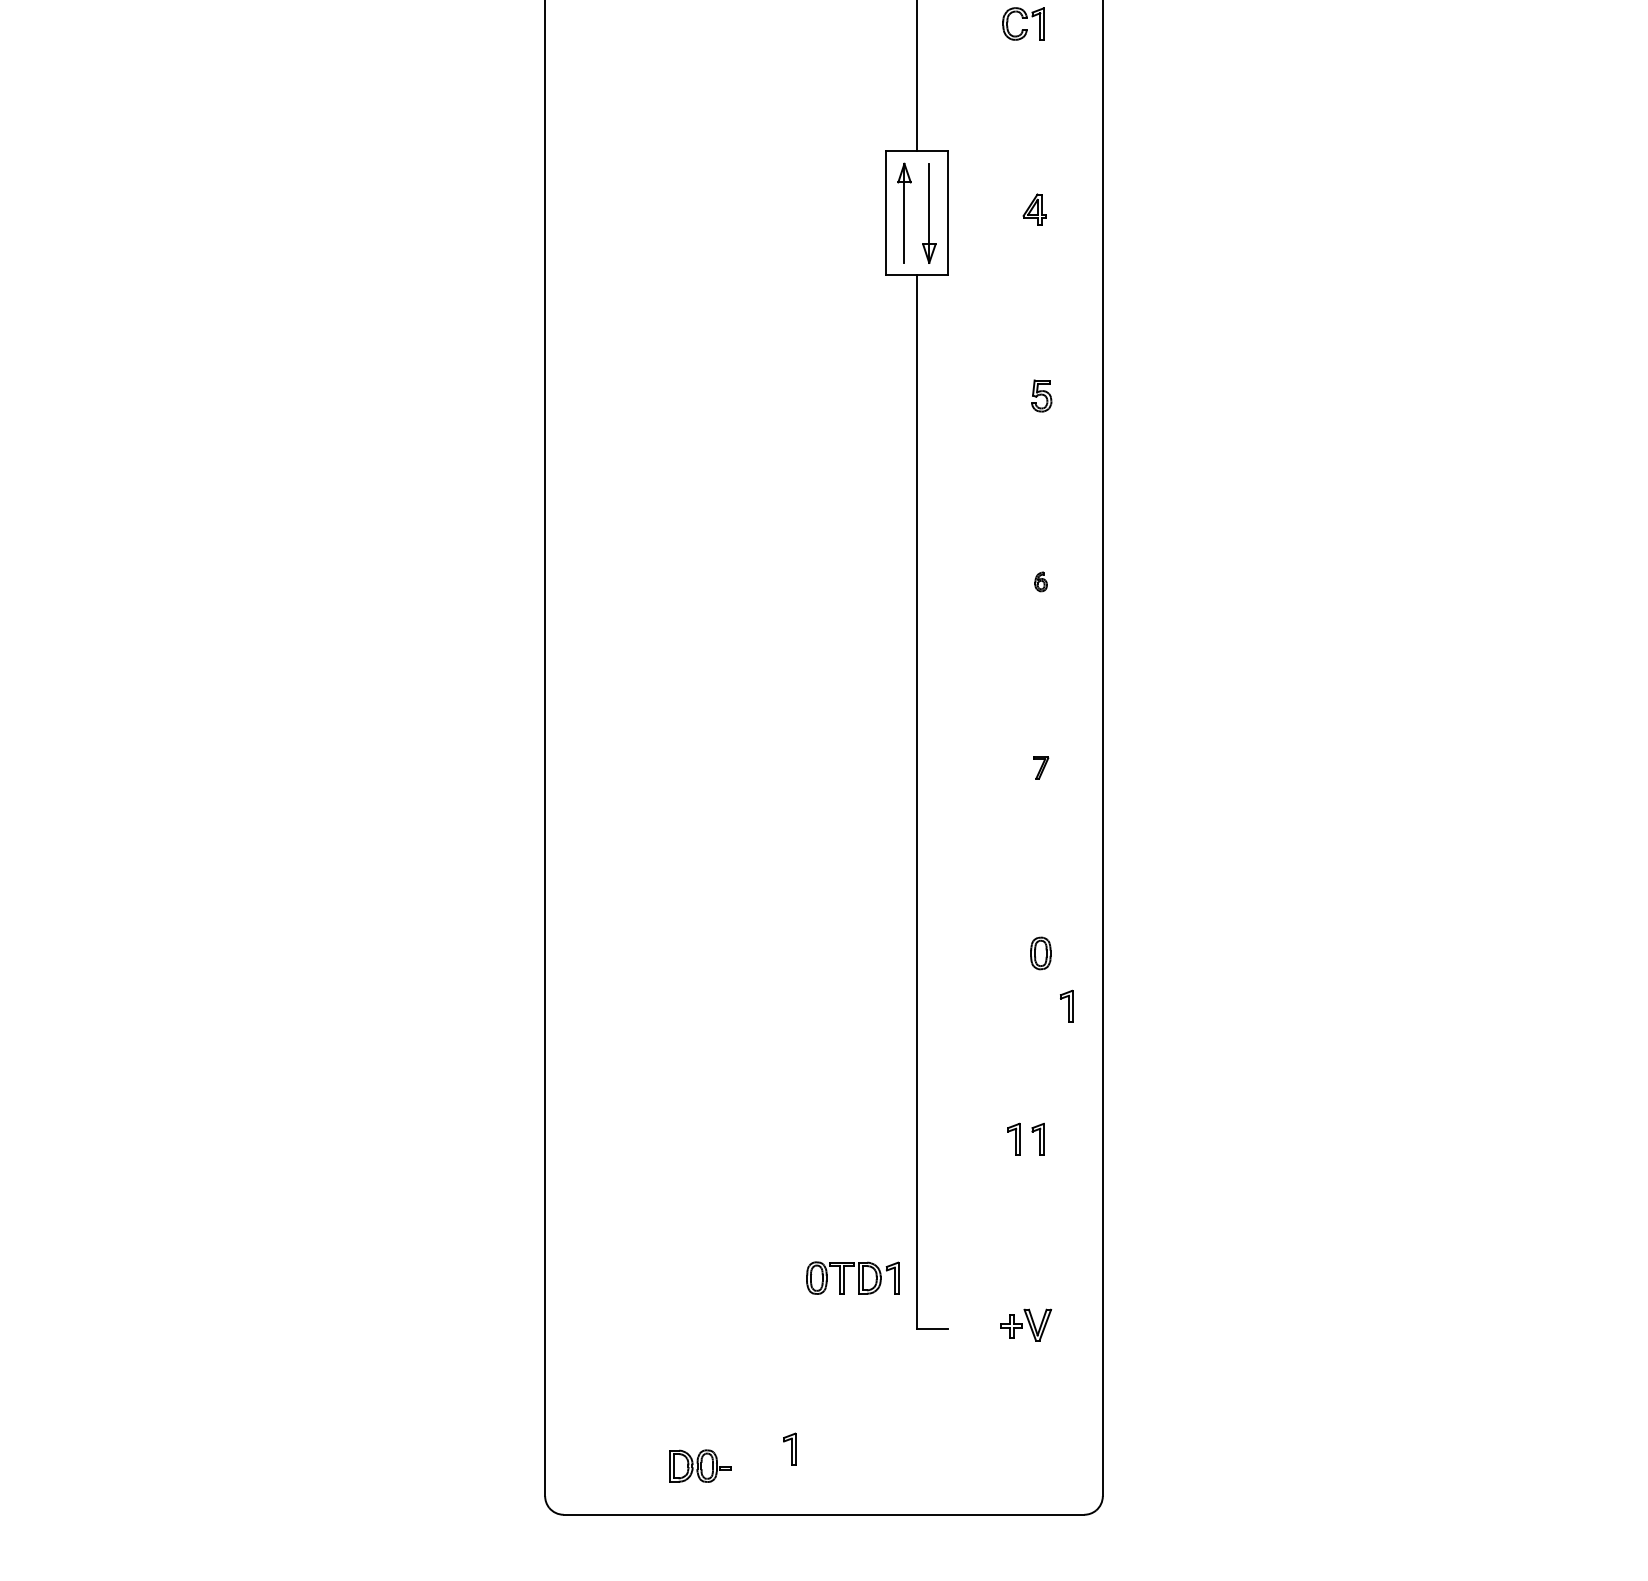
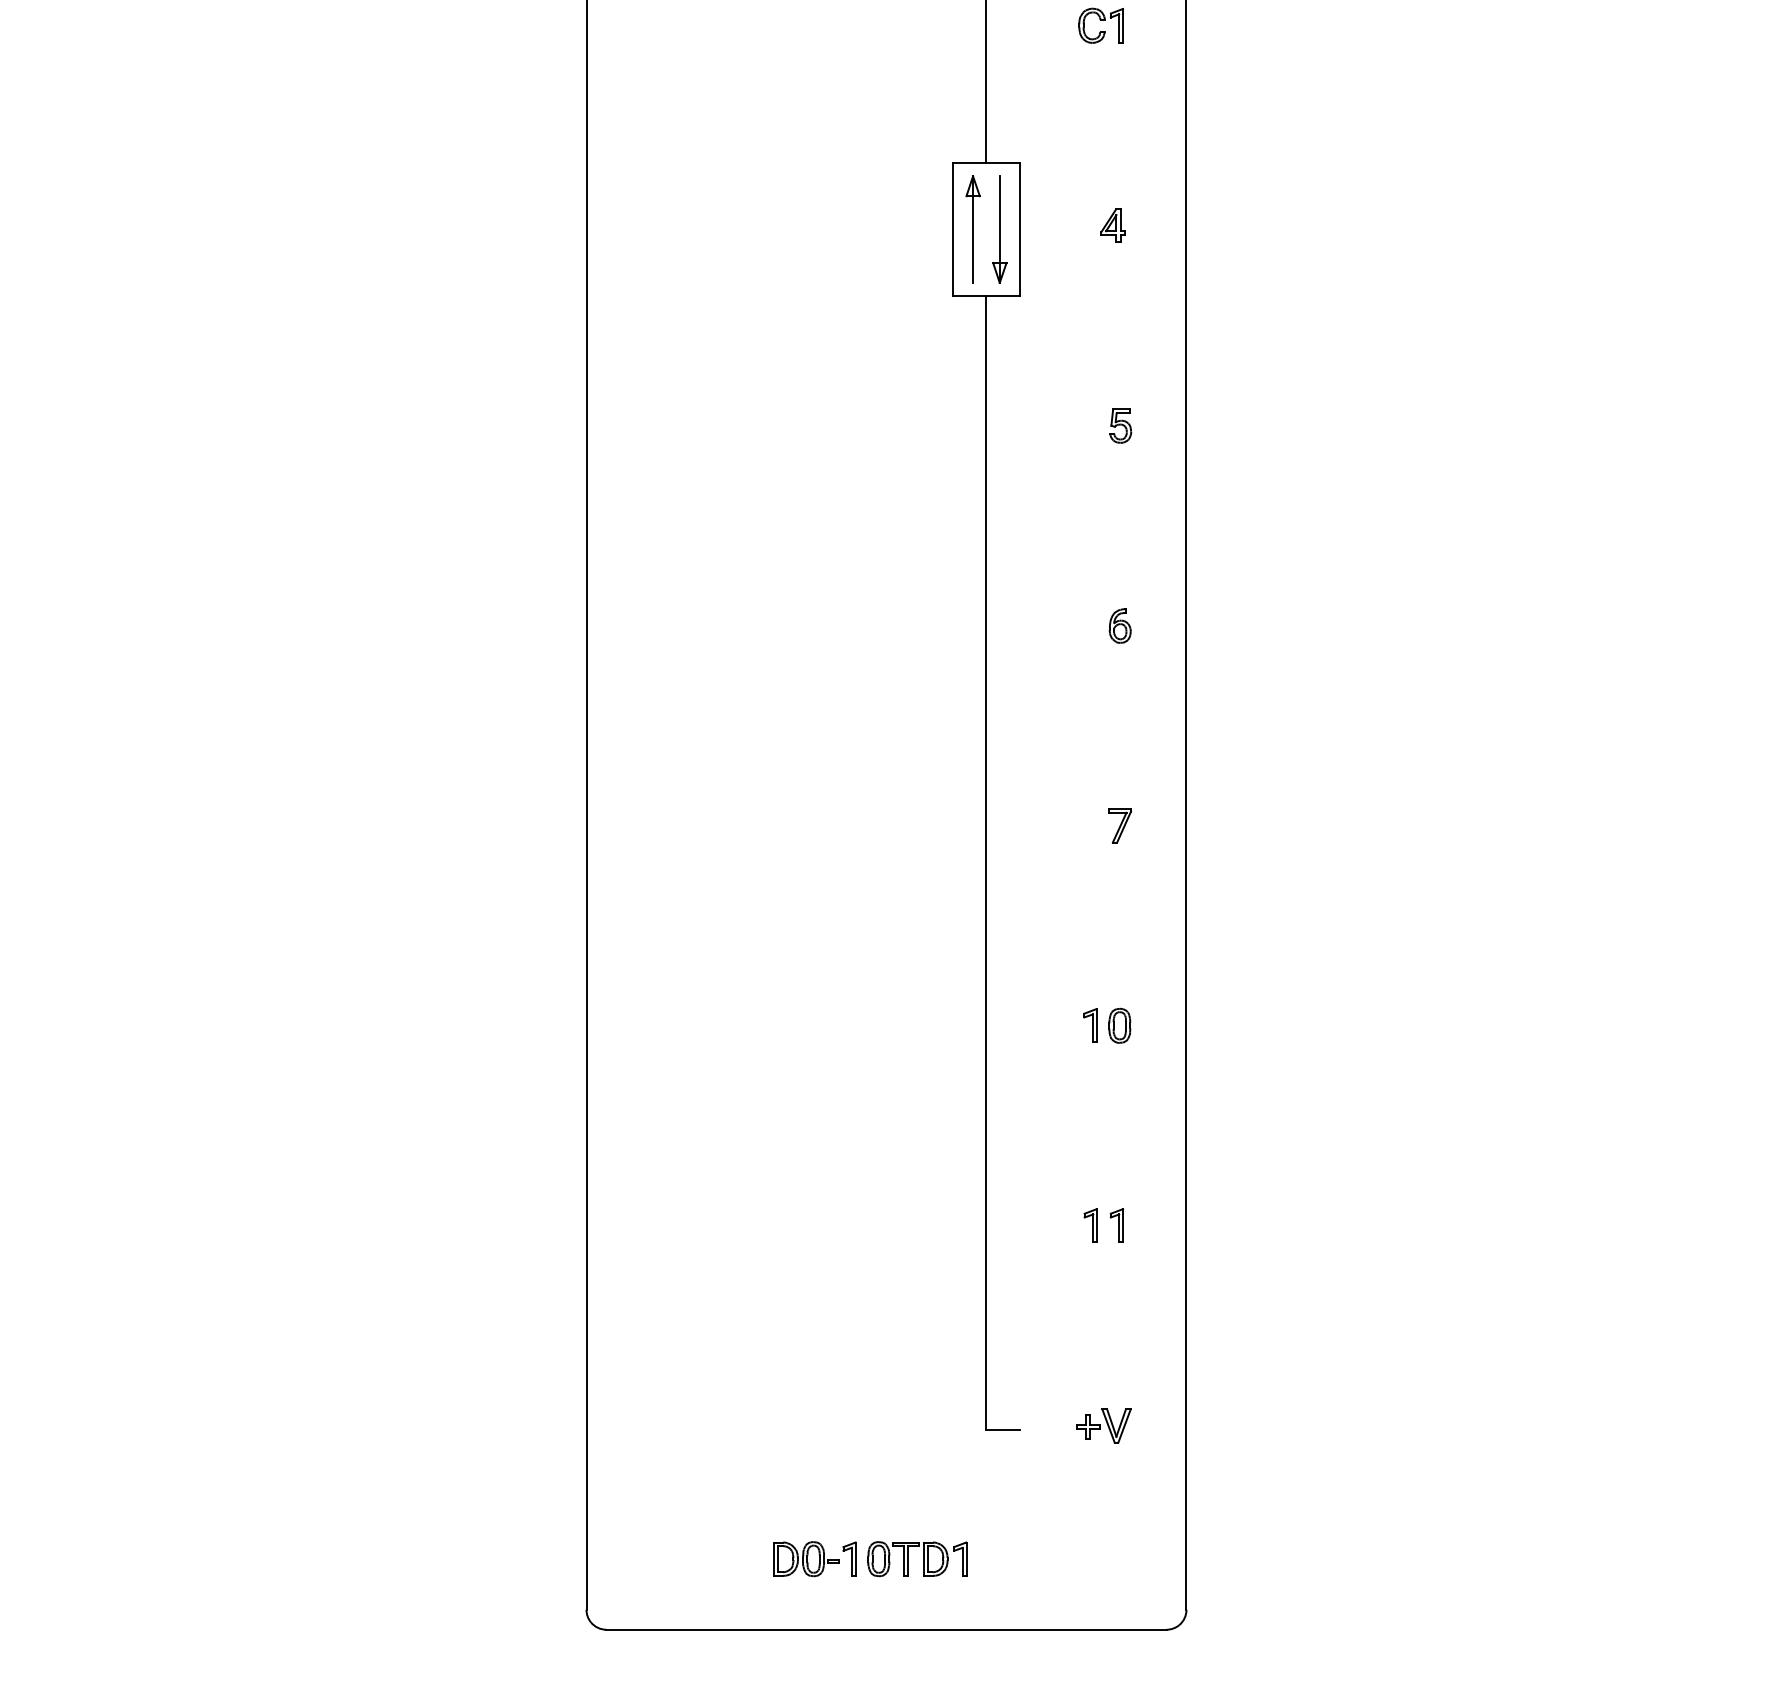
part: (1040, 581) -> (1119, 625), size x1.67
part: (1040, 767) -> (1119, 825), size x1.43
part: (1066, 1005) -> (1090, 1024), moved
part: (852, 1277) -> (917, 1558), moved
part: (700, 1465) -> (806, 1558), moved

